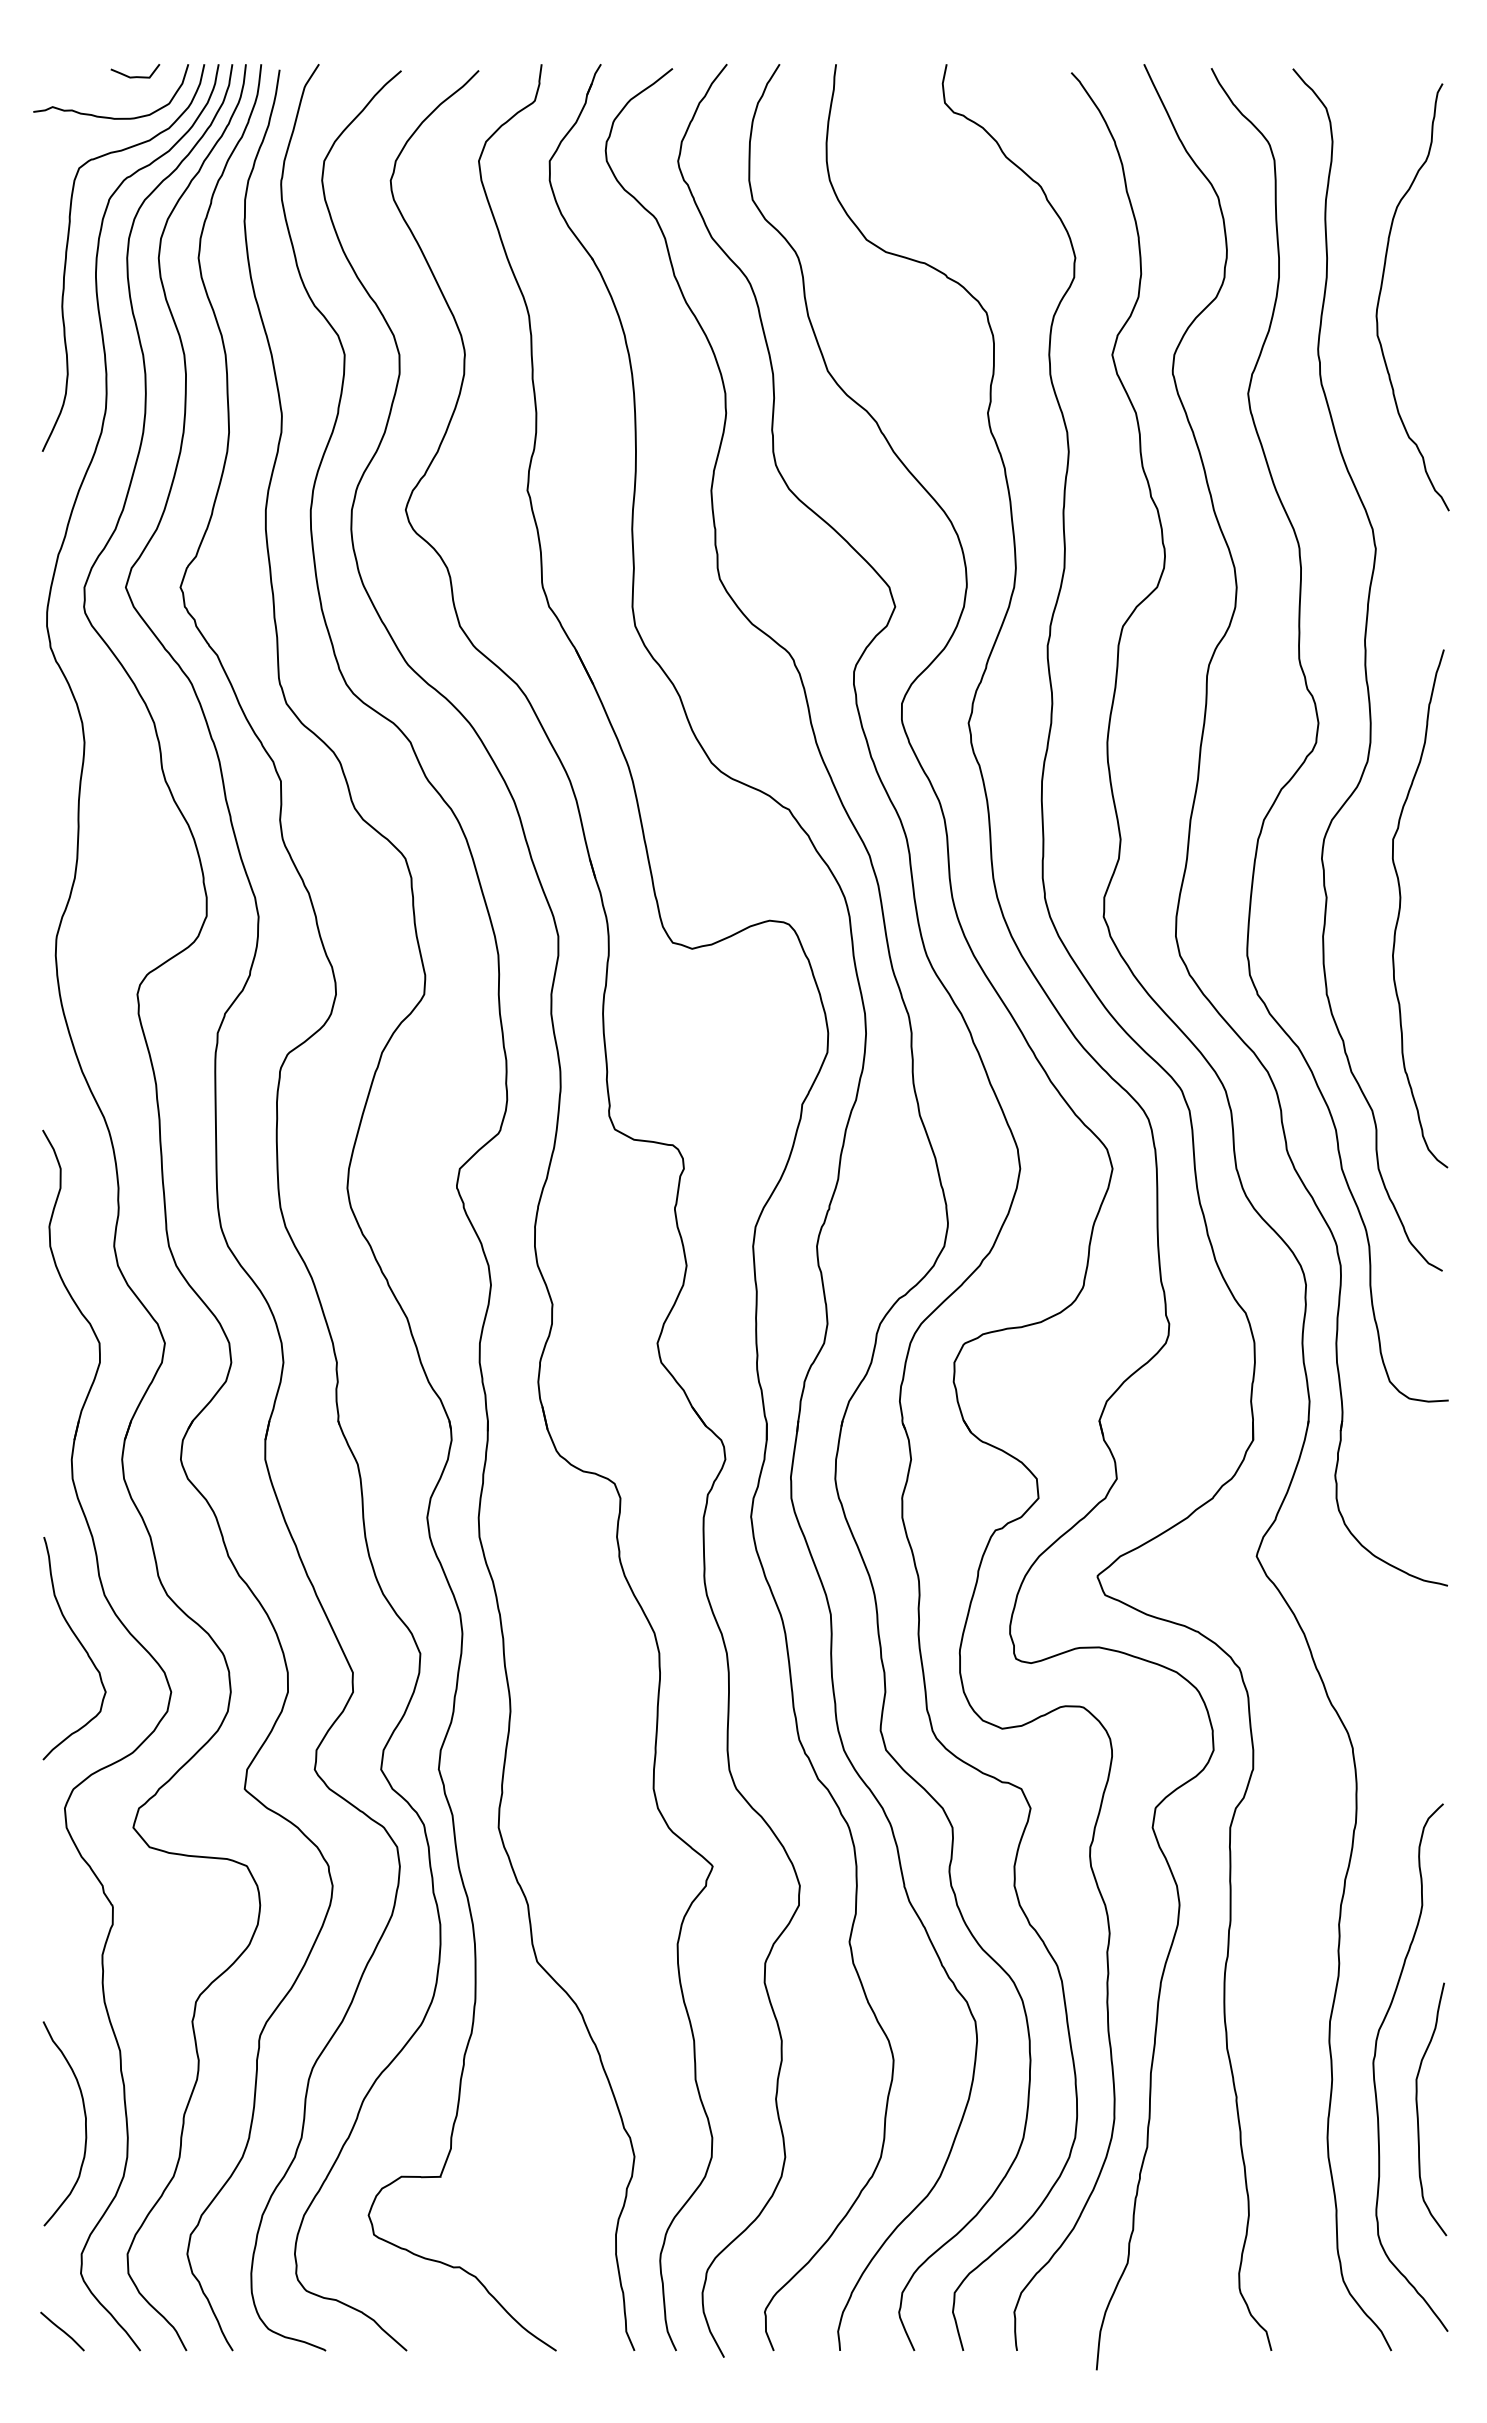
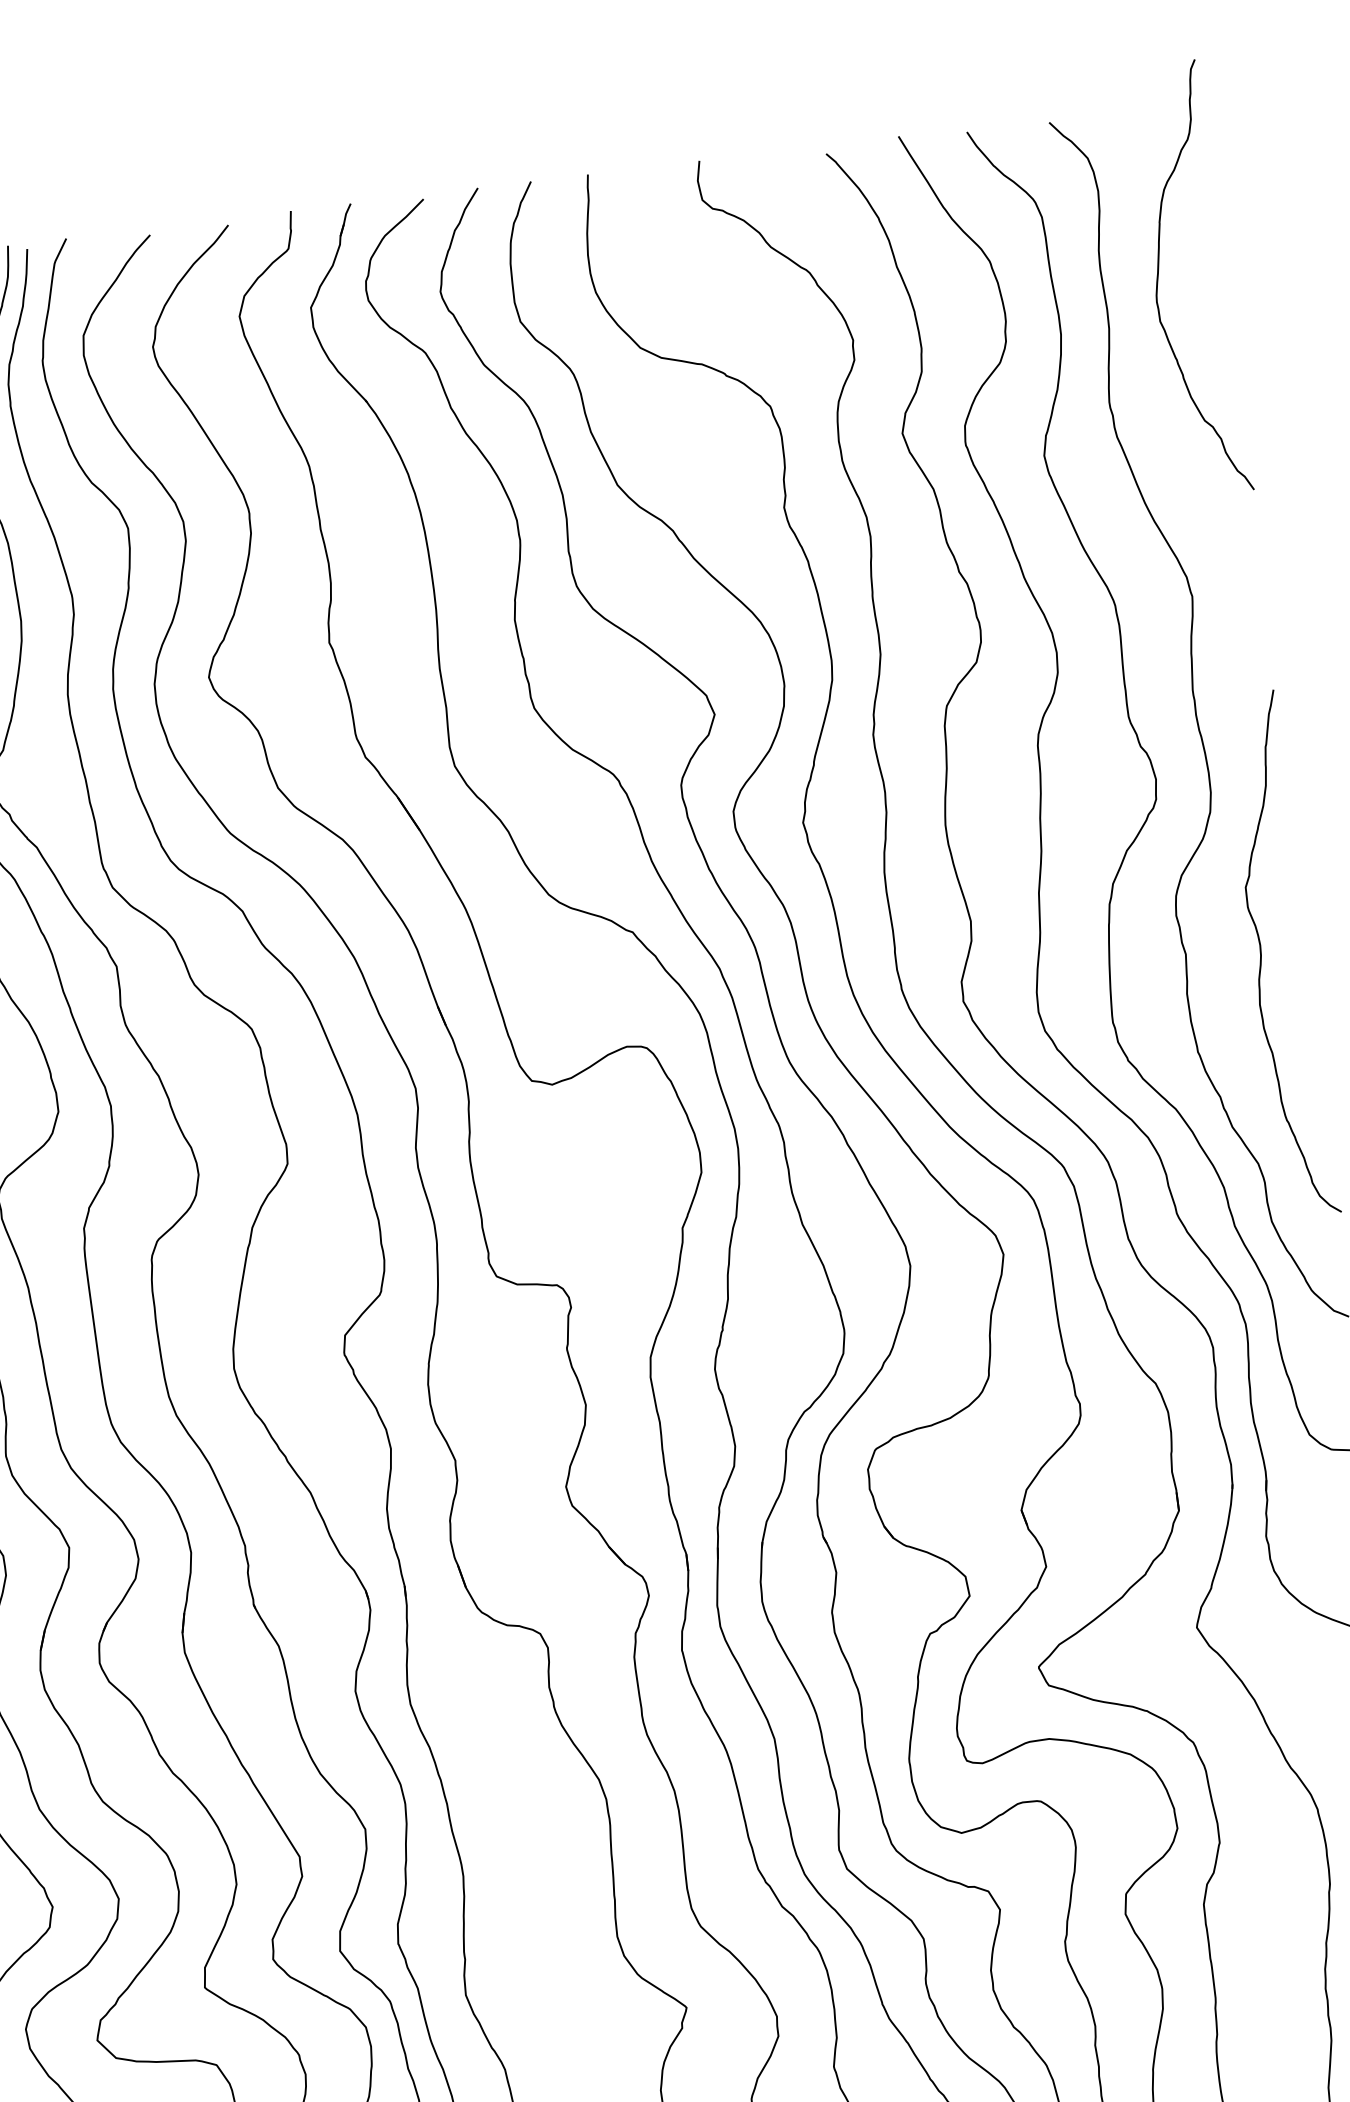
curve: (1381, 292) -> (1158, 277), moved

